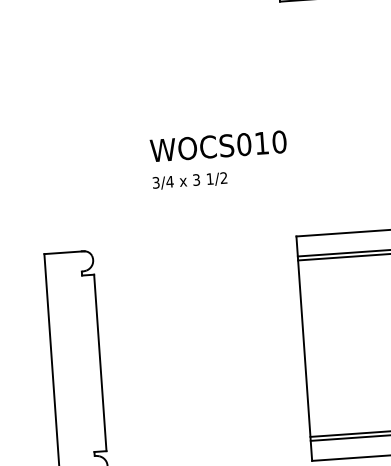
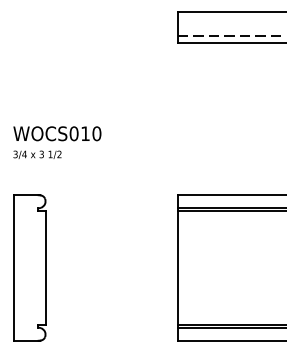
text: (219, 159) -> (57, 142), moved

